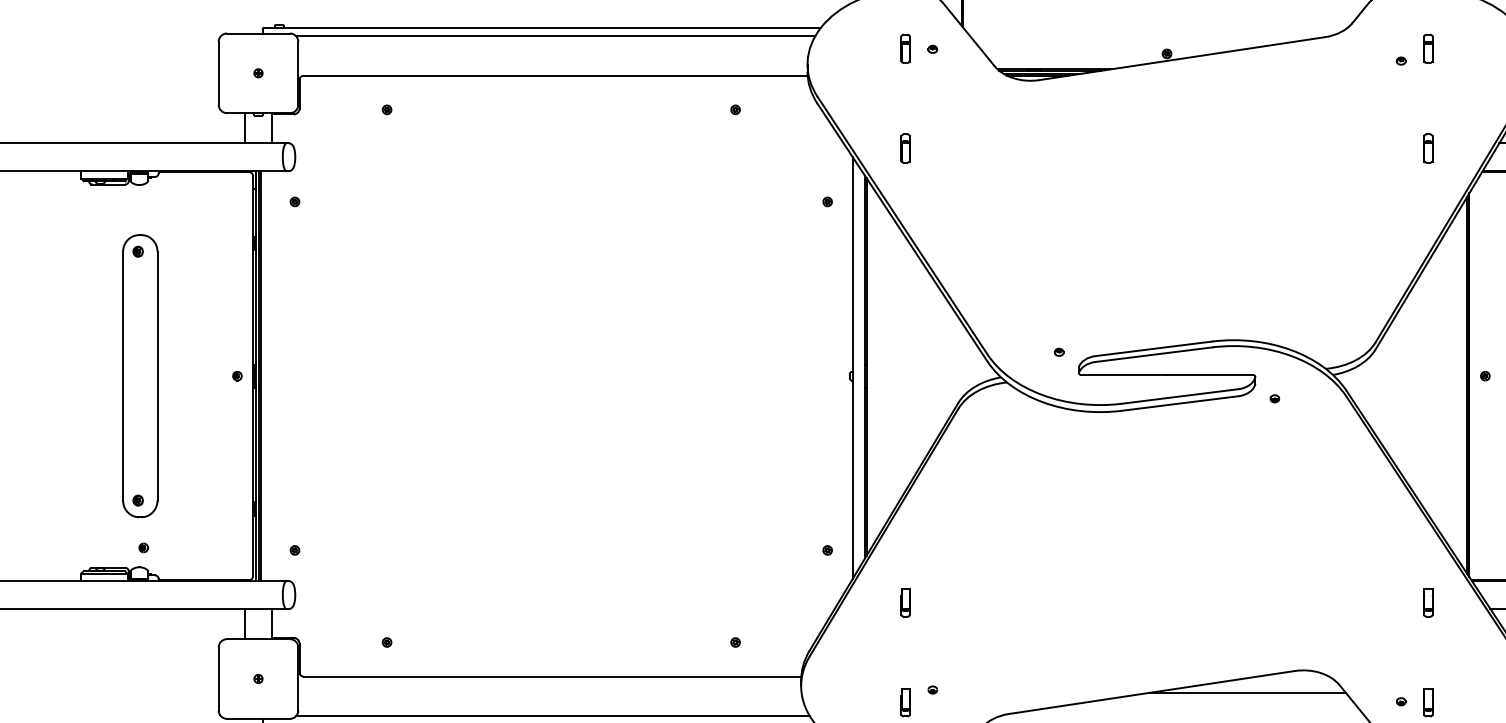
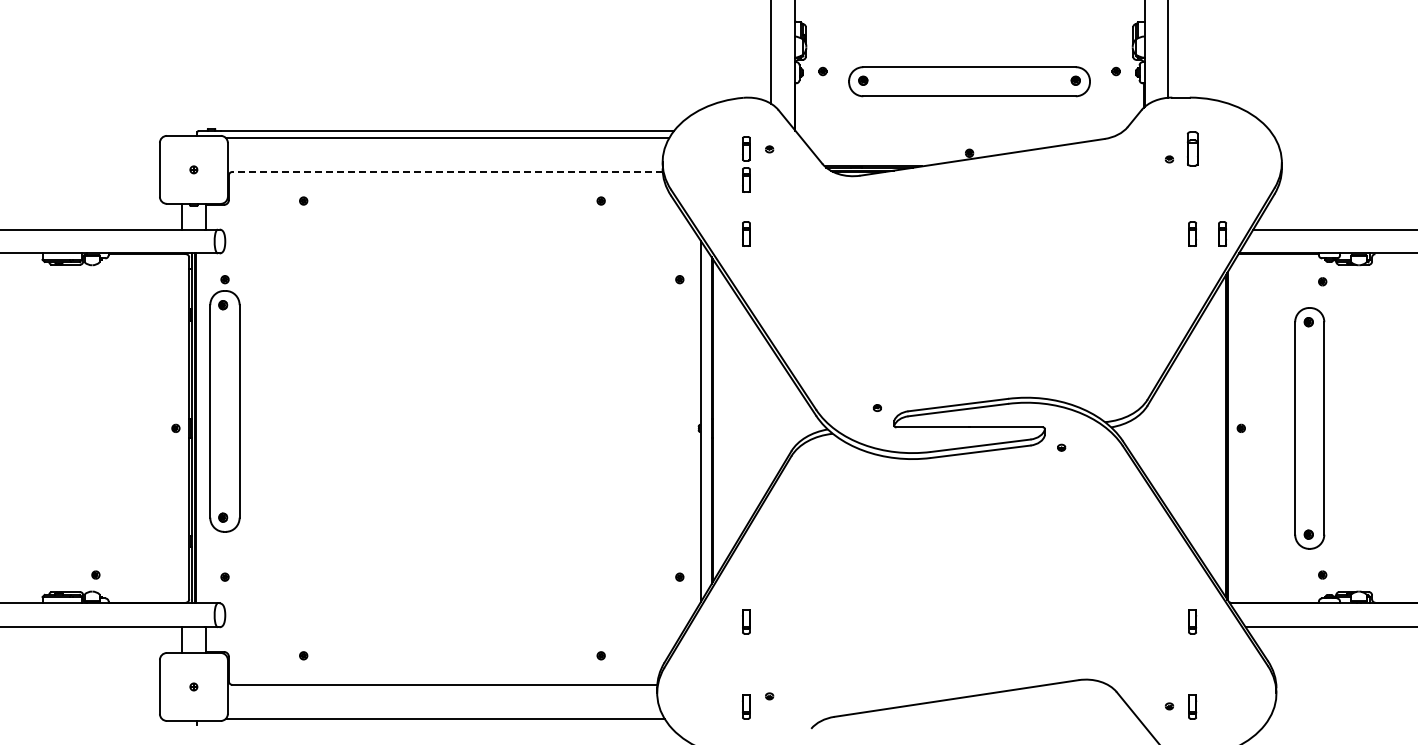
part: (1428, 48) -> (1192, 148), size x1.4
line: (555, 76) -> (447, 172), solid -> dashed
part: (905, 84) -> (746, 179), added
part: (1463, 147) -> (1222, 233), added
part: (139, 376) -> (224, 411), moved
line: (1246, 692) -> (1037, 698), removed

